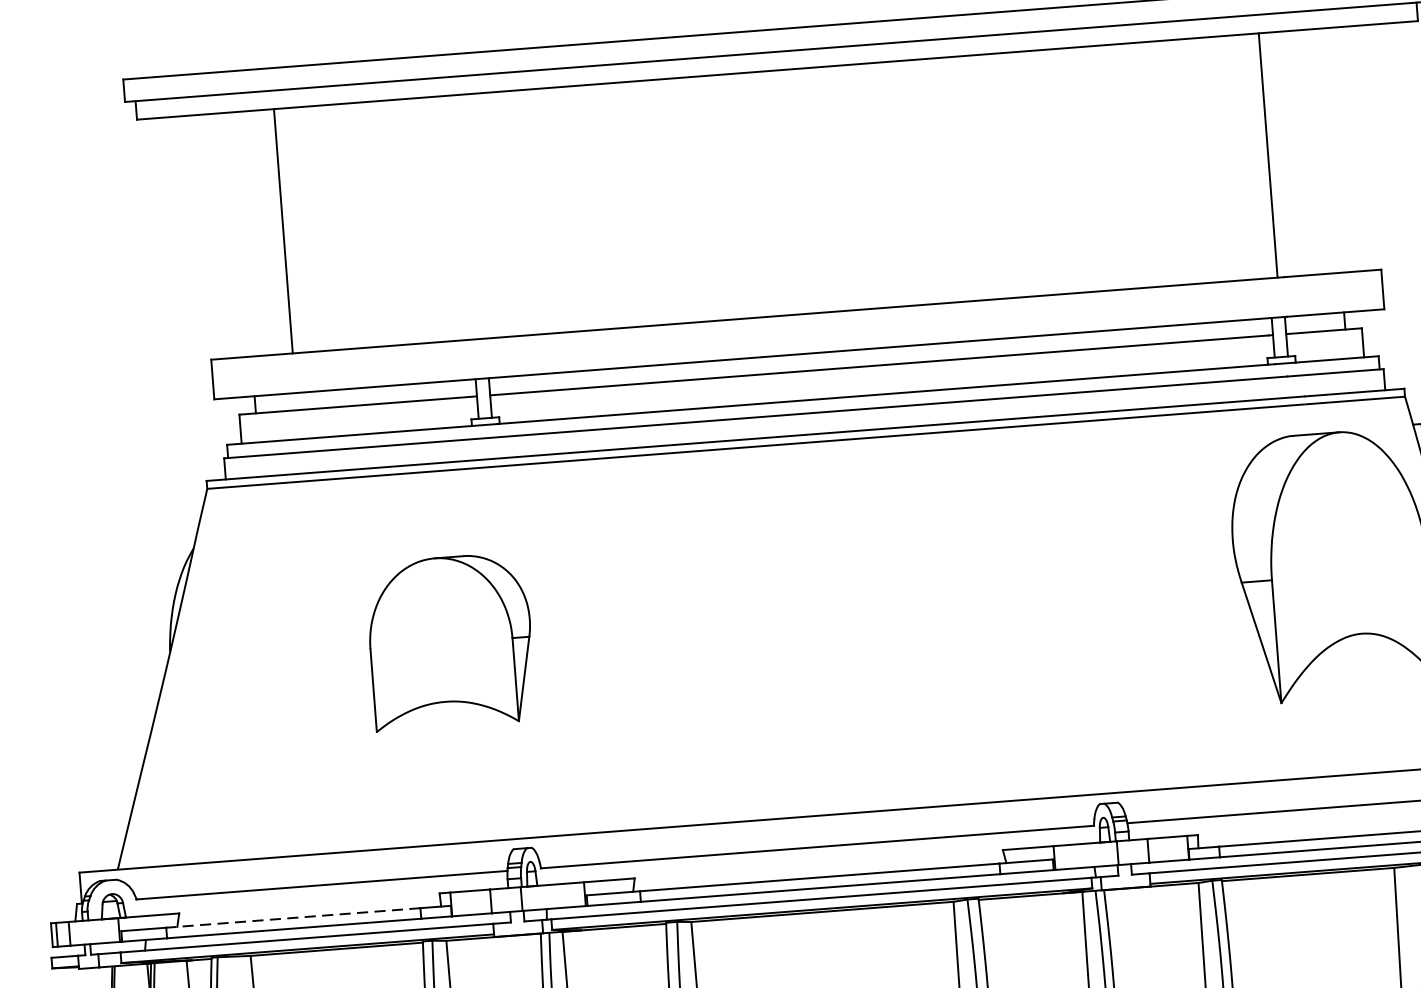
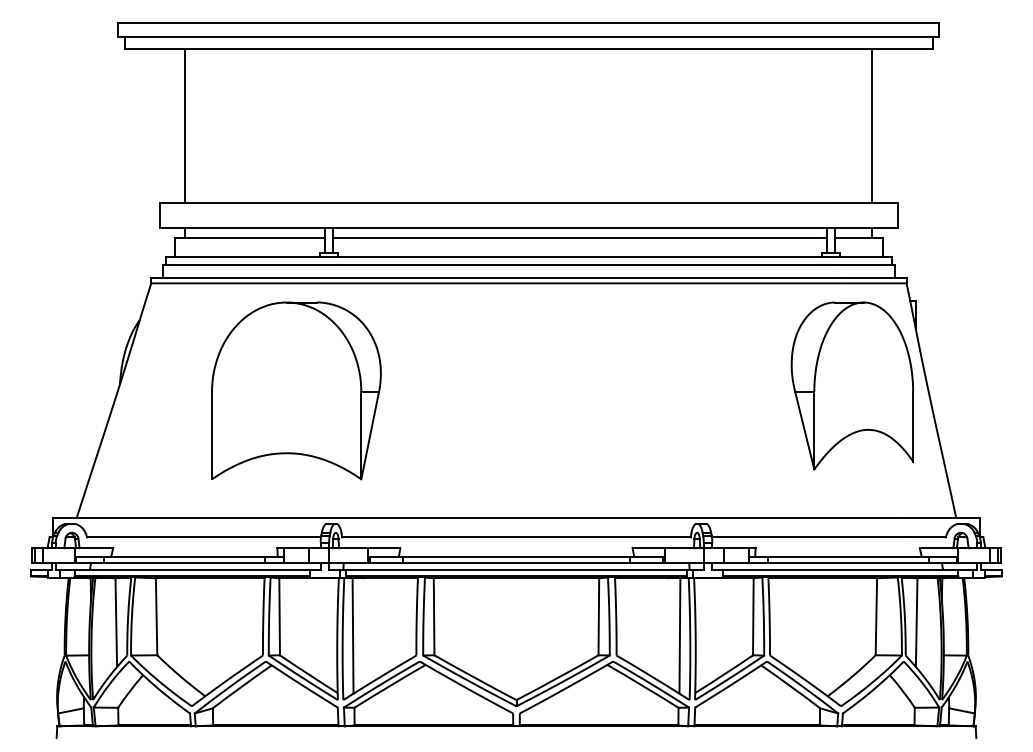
line: (1268, 155) -> (872, 125), moved
line: (283, 231) -> (185, 125), moved
part: (450, 641) -> (296, 390), size x1.67
line: (293, 917) -> (184, 556), dashed -> solid

